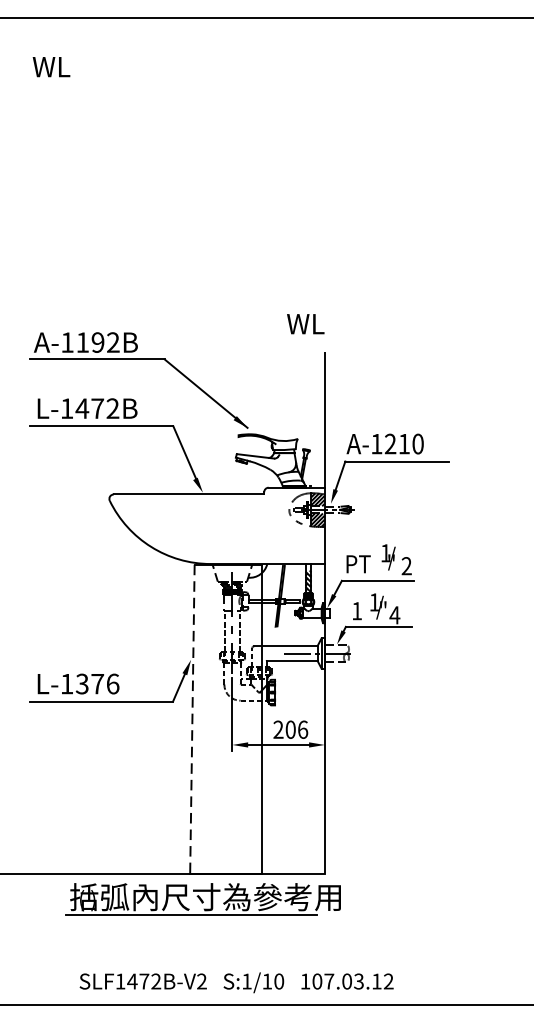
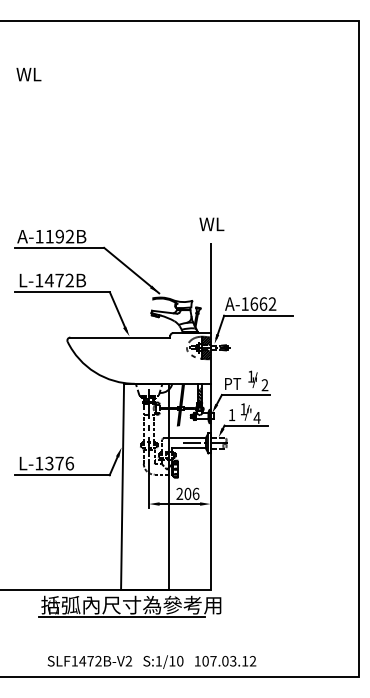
text: (50, 66) -> (28, 74), moved
text: (305, 324) -> (211, 224), moved
text: (404, 443) -> (263, 303), A-1210 -> A-1662
line: (192, 720) -> (122, 487), dashed -> solid

